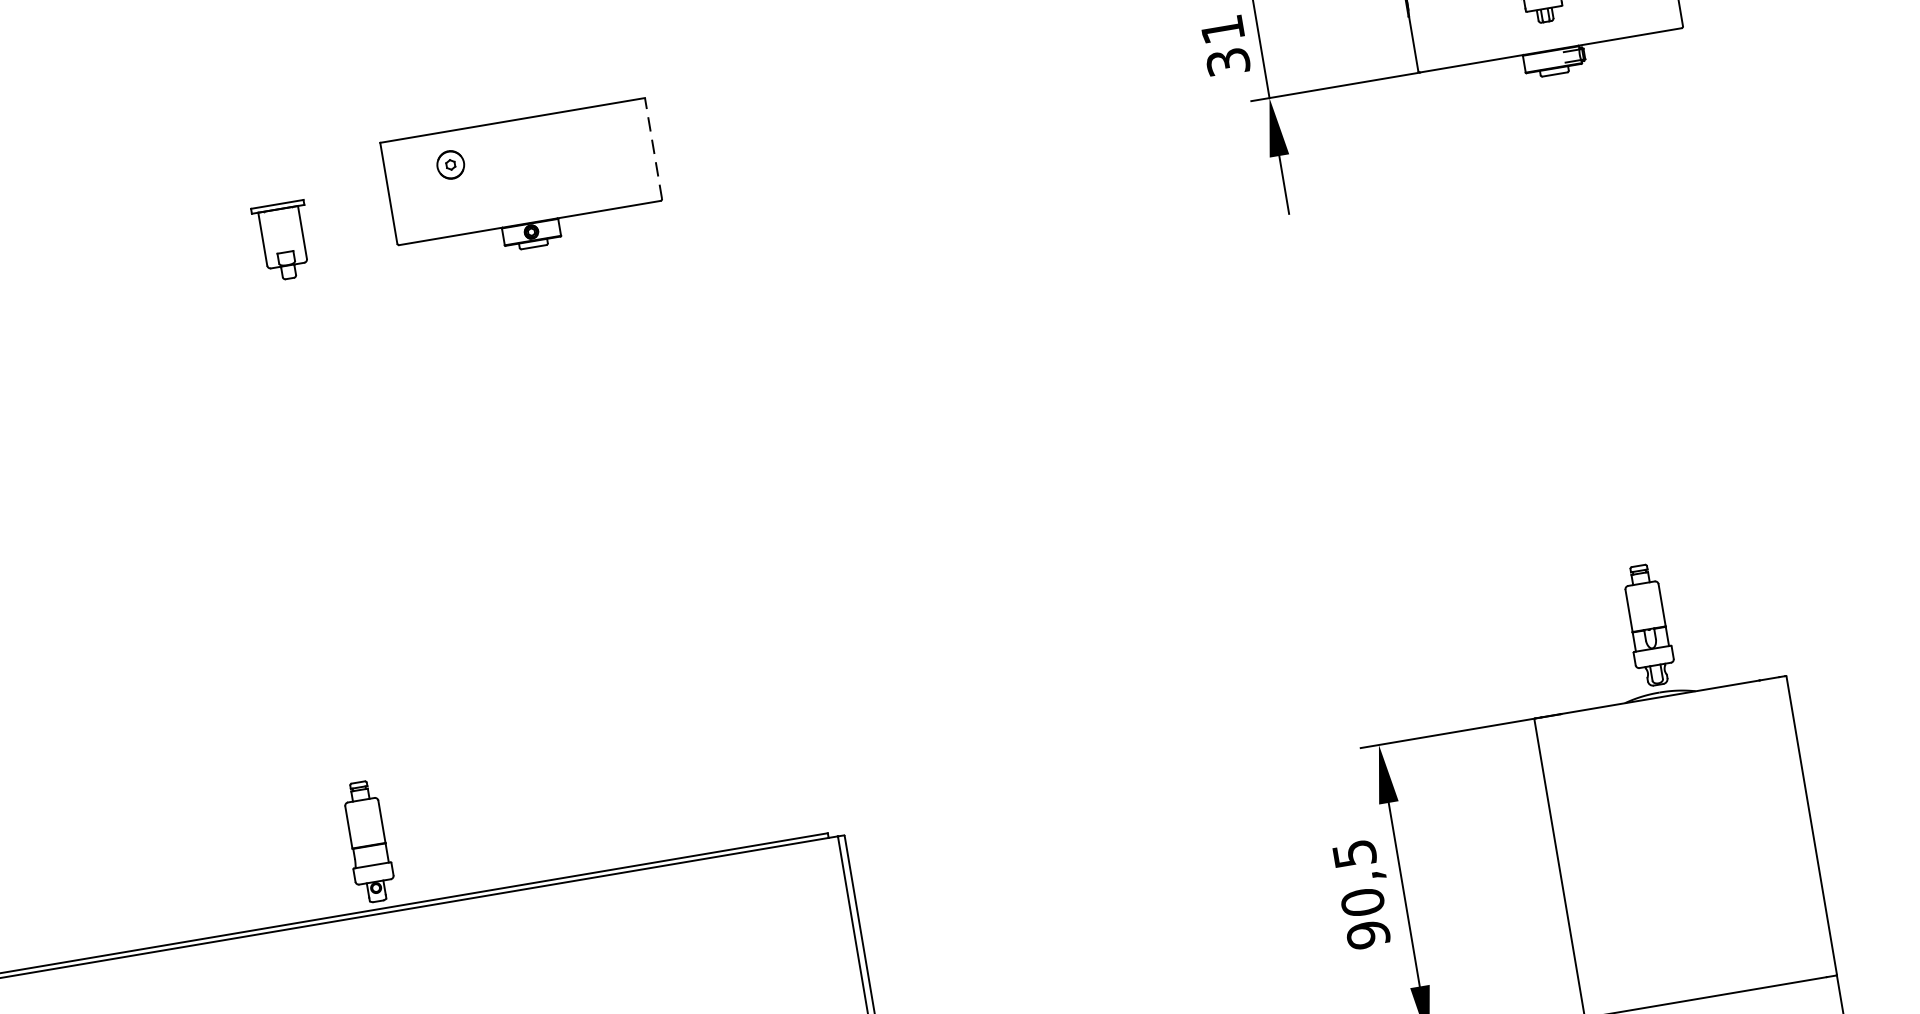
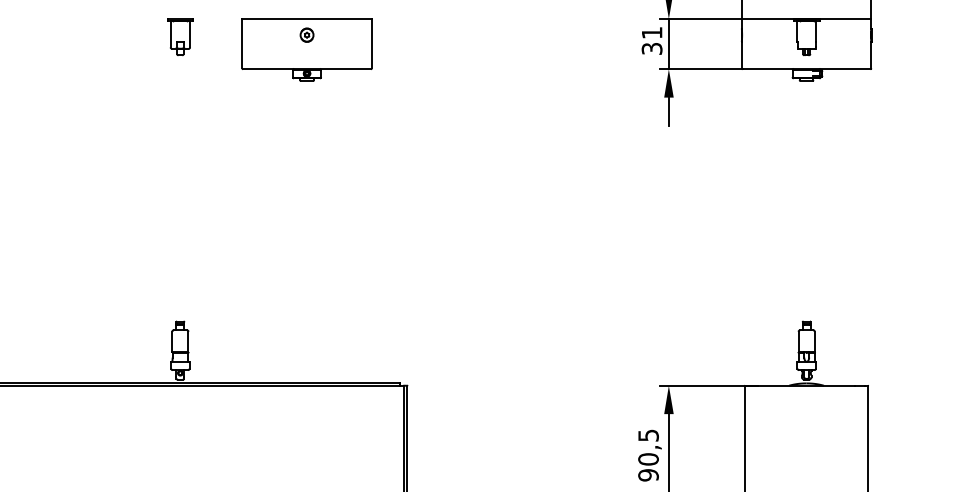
line: (652, 148) -> (371, 43), dashed -> solid
part: (449, 163) -> (306, 34), moved
part: (283, 242) -> (180, 37), moved

